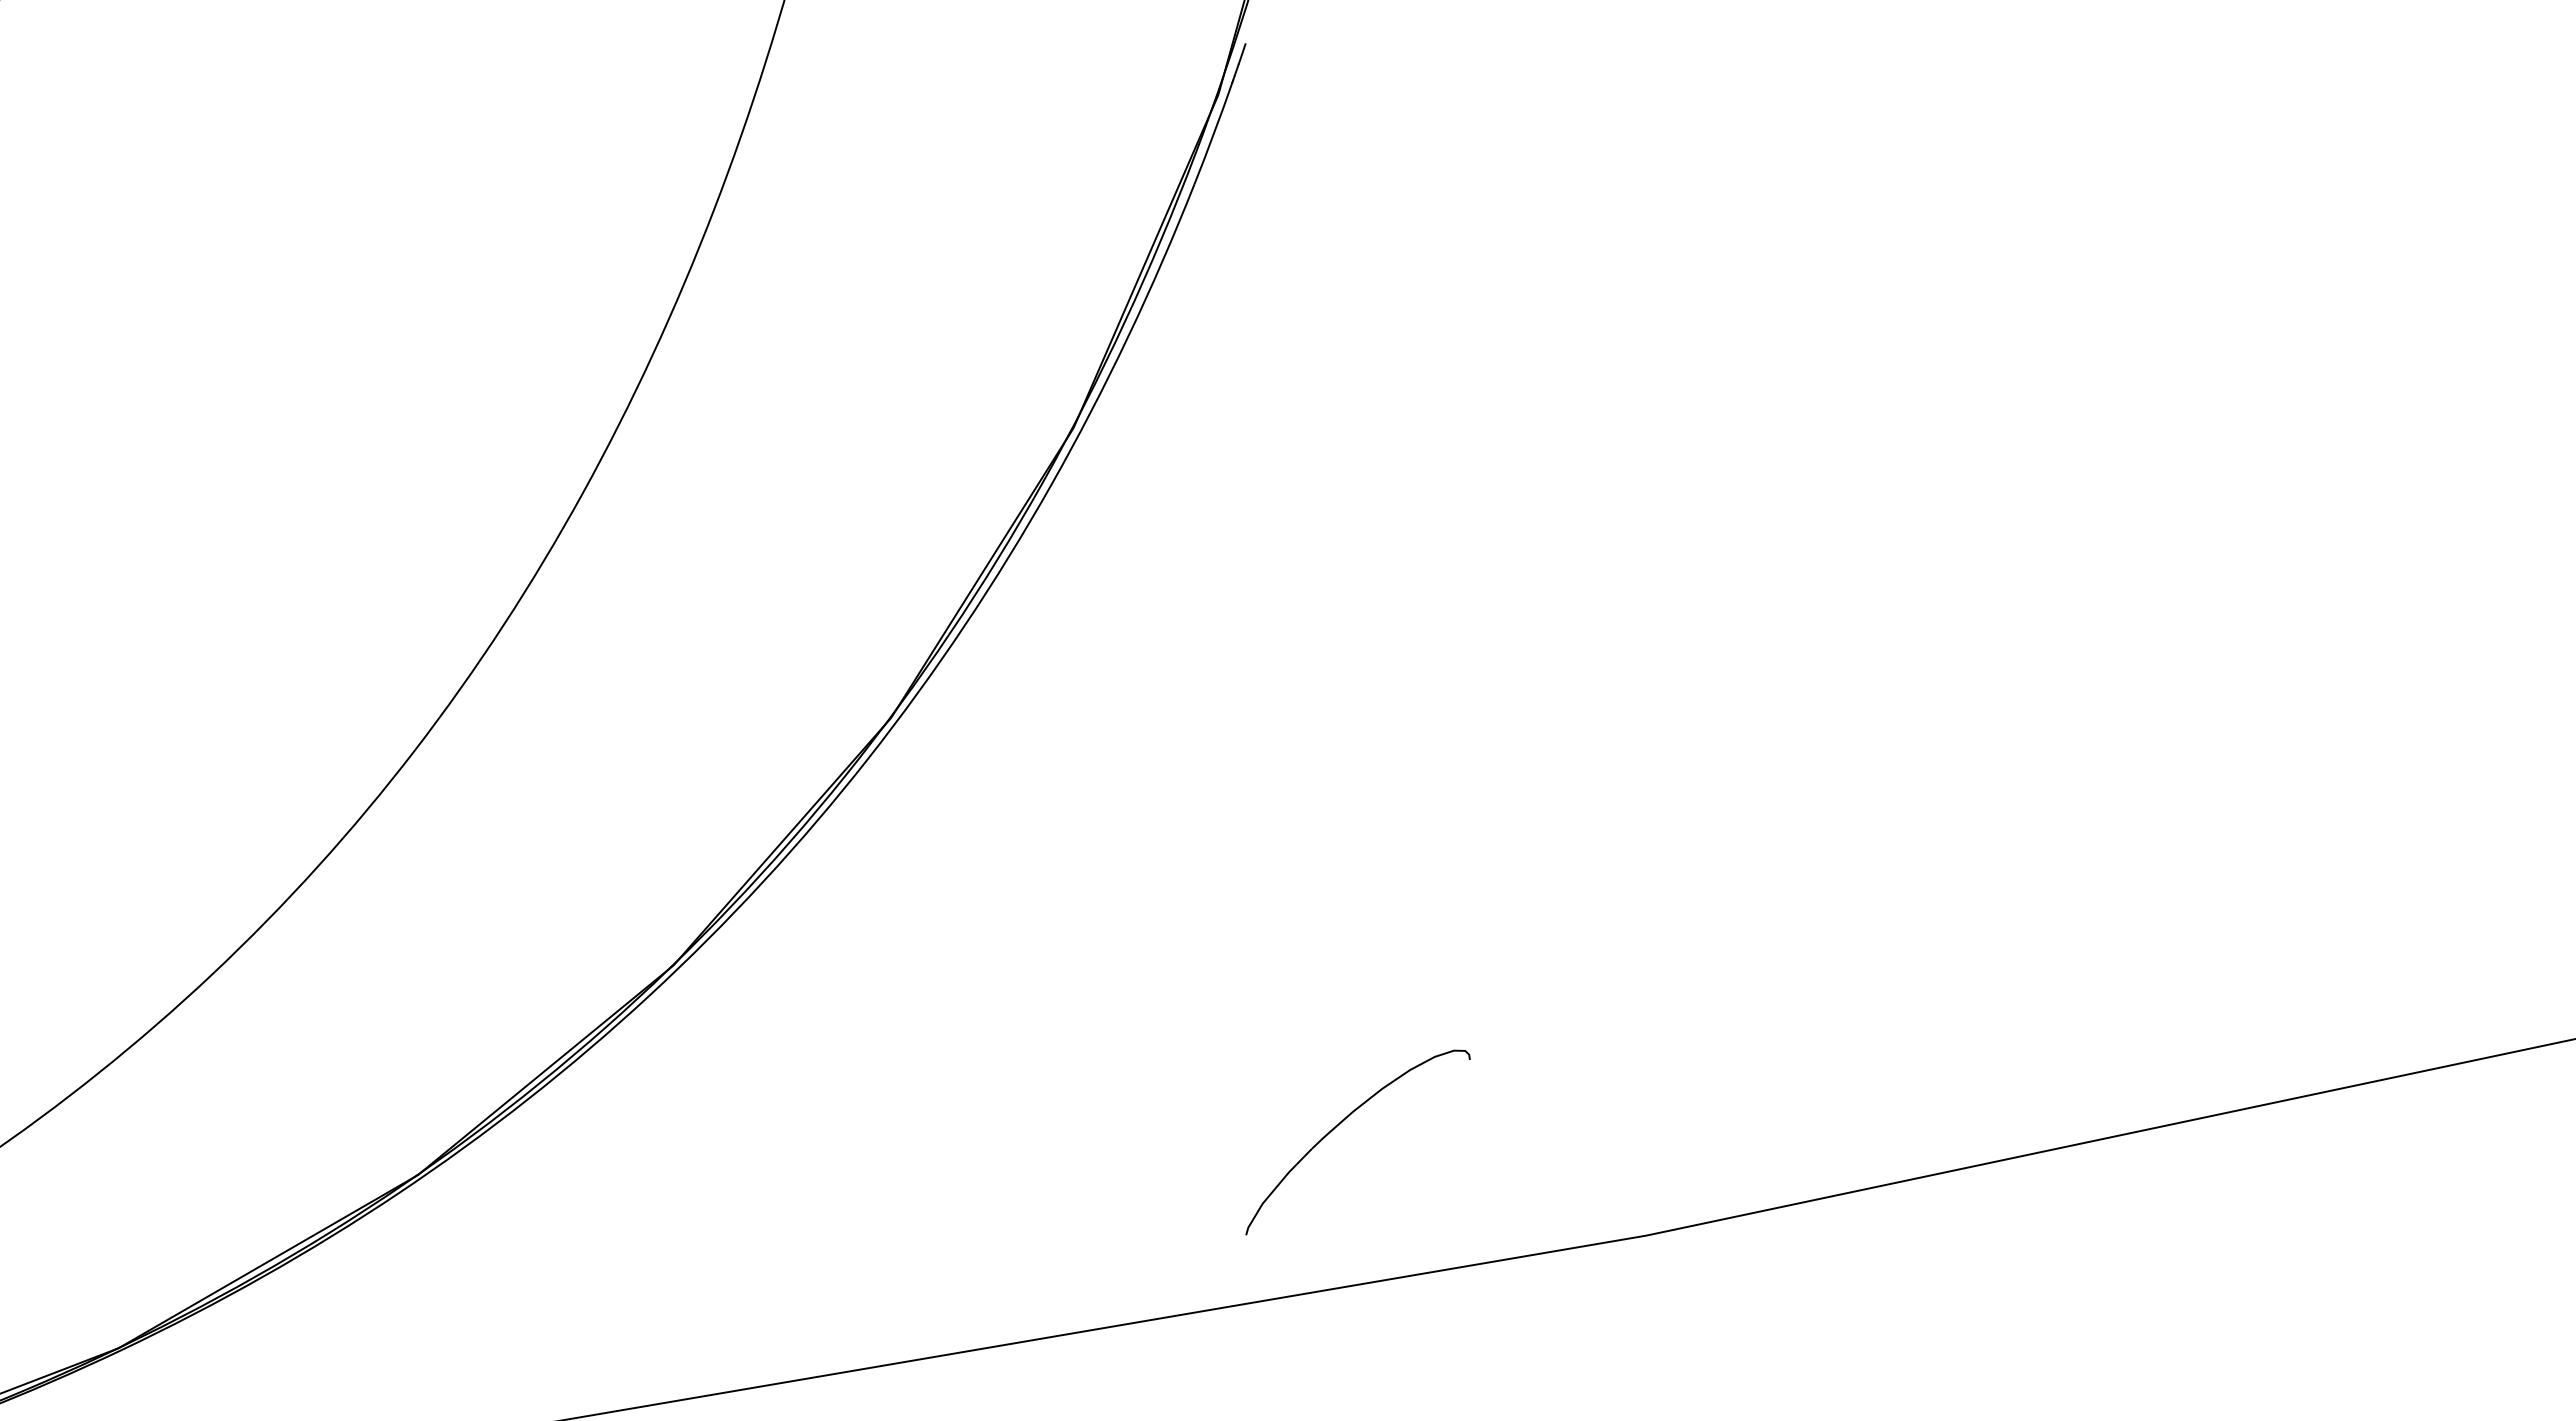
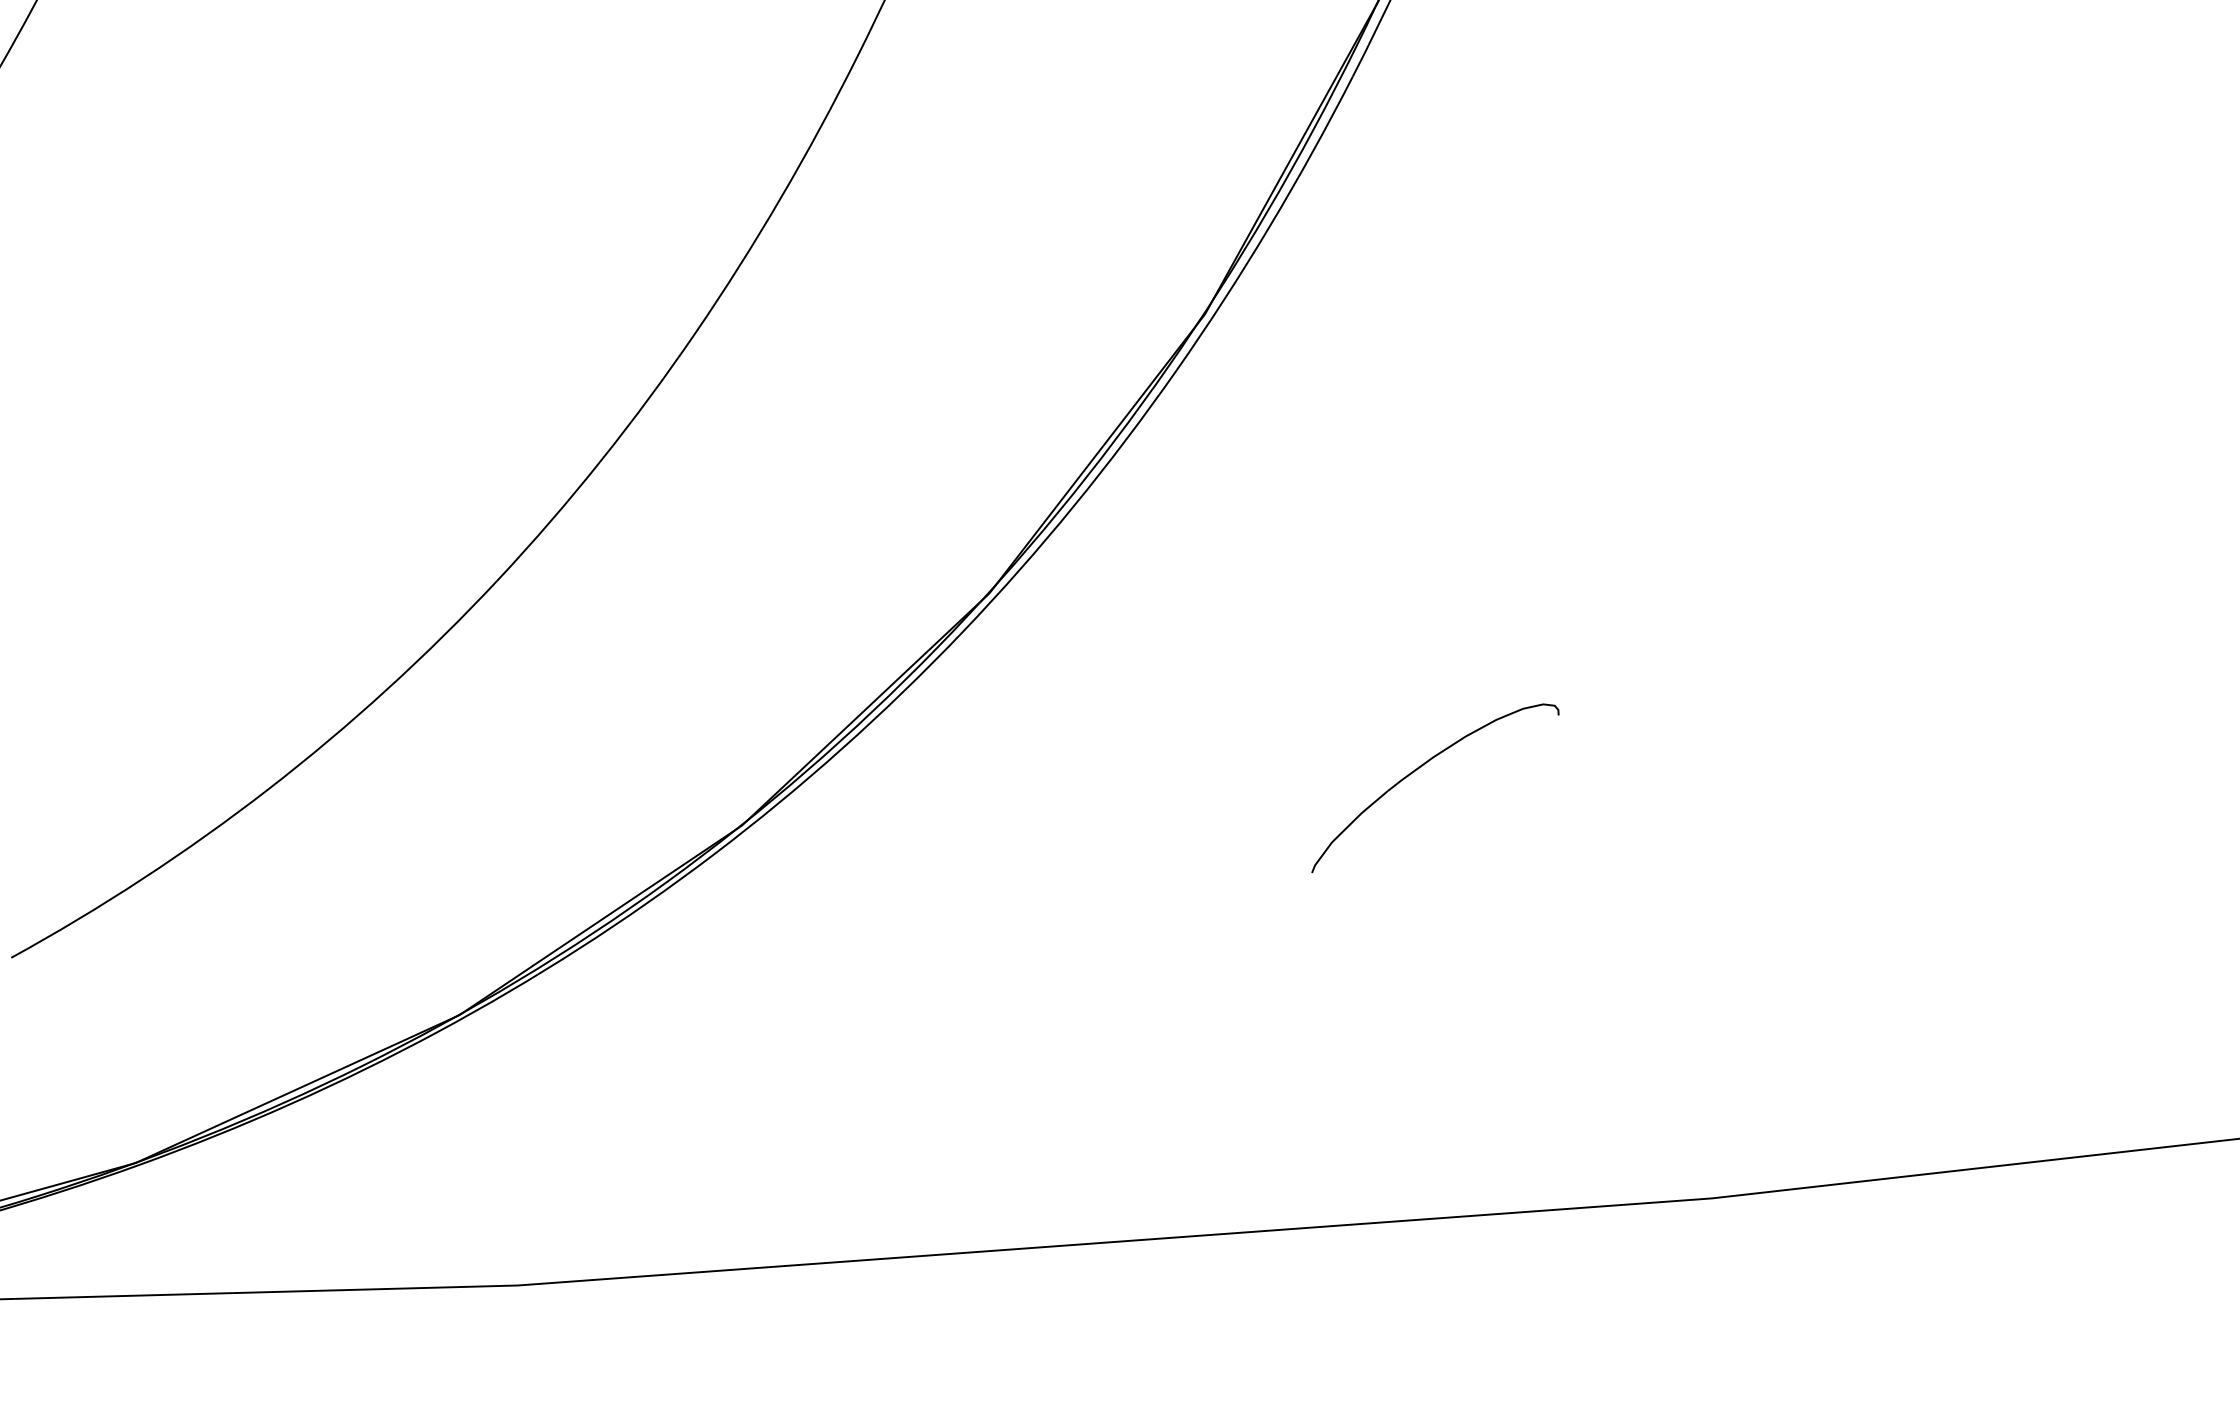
part: (1340, 1124) -> (1419, 768), moved

